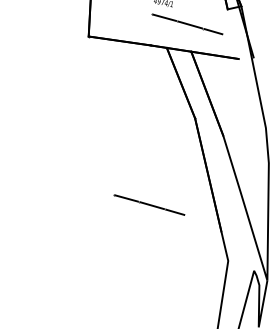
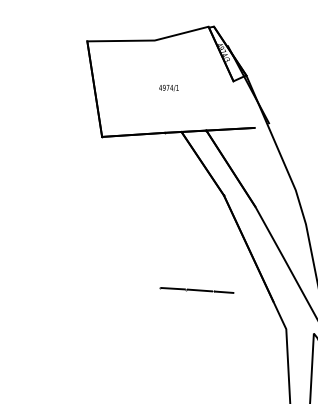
line: (187, 24) -> (196, 104), removed

